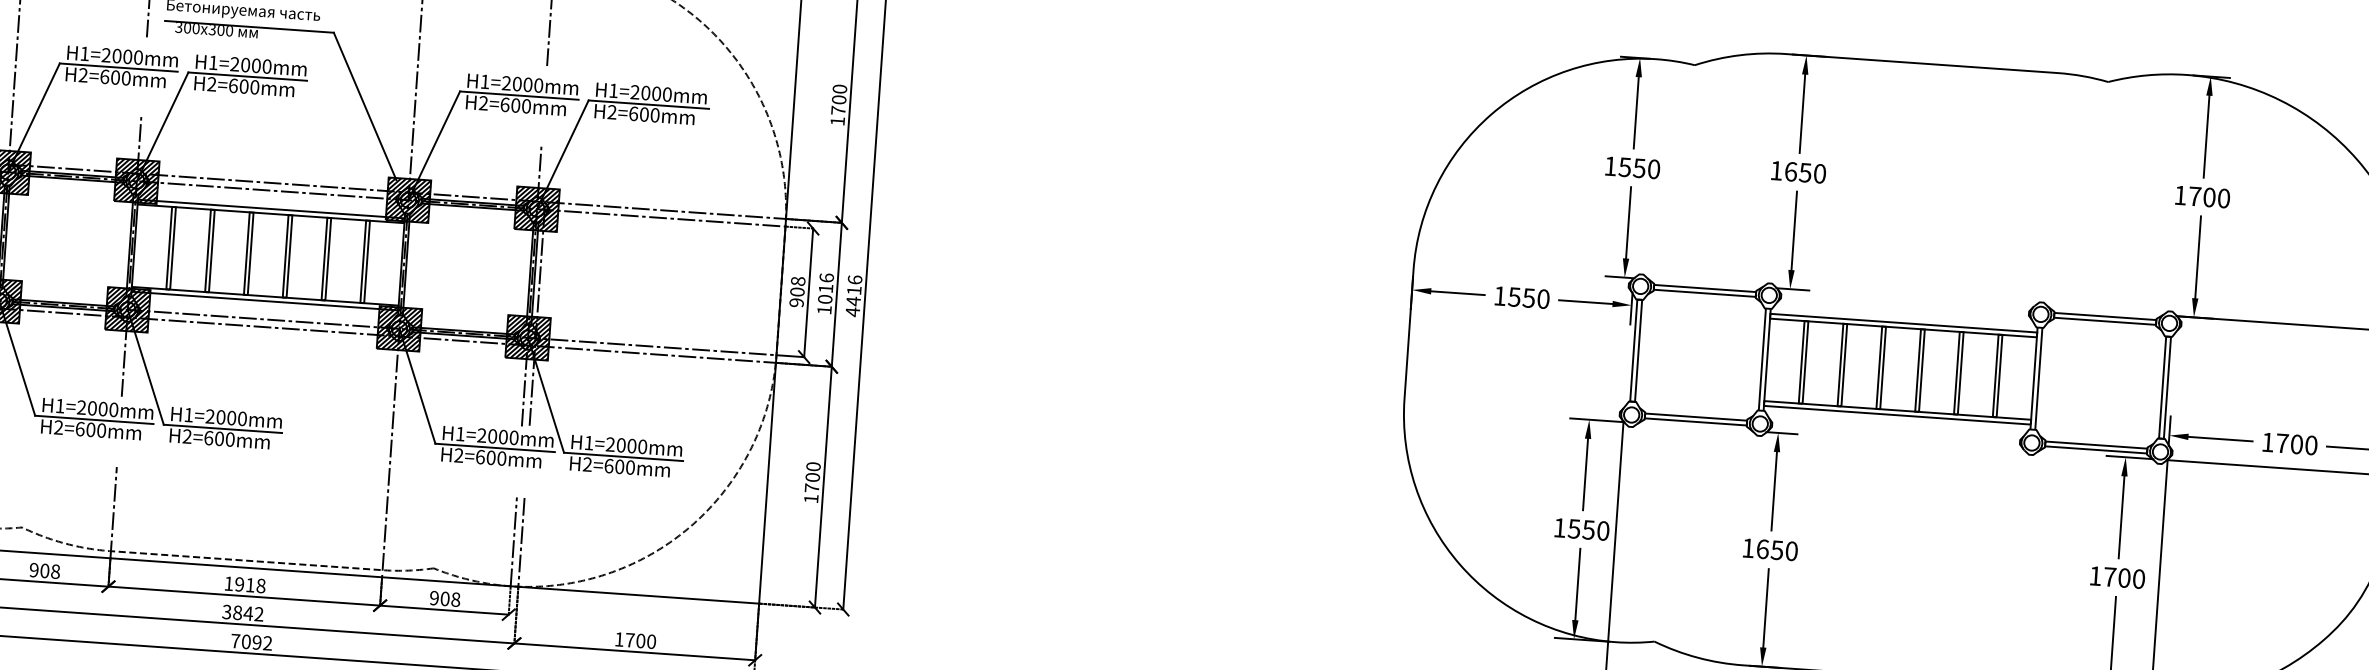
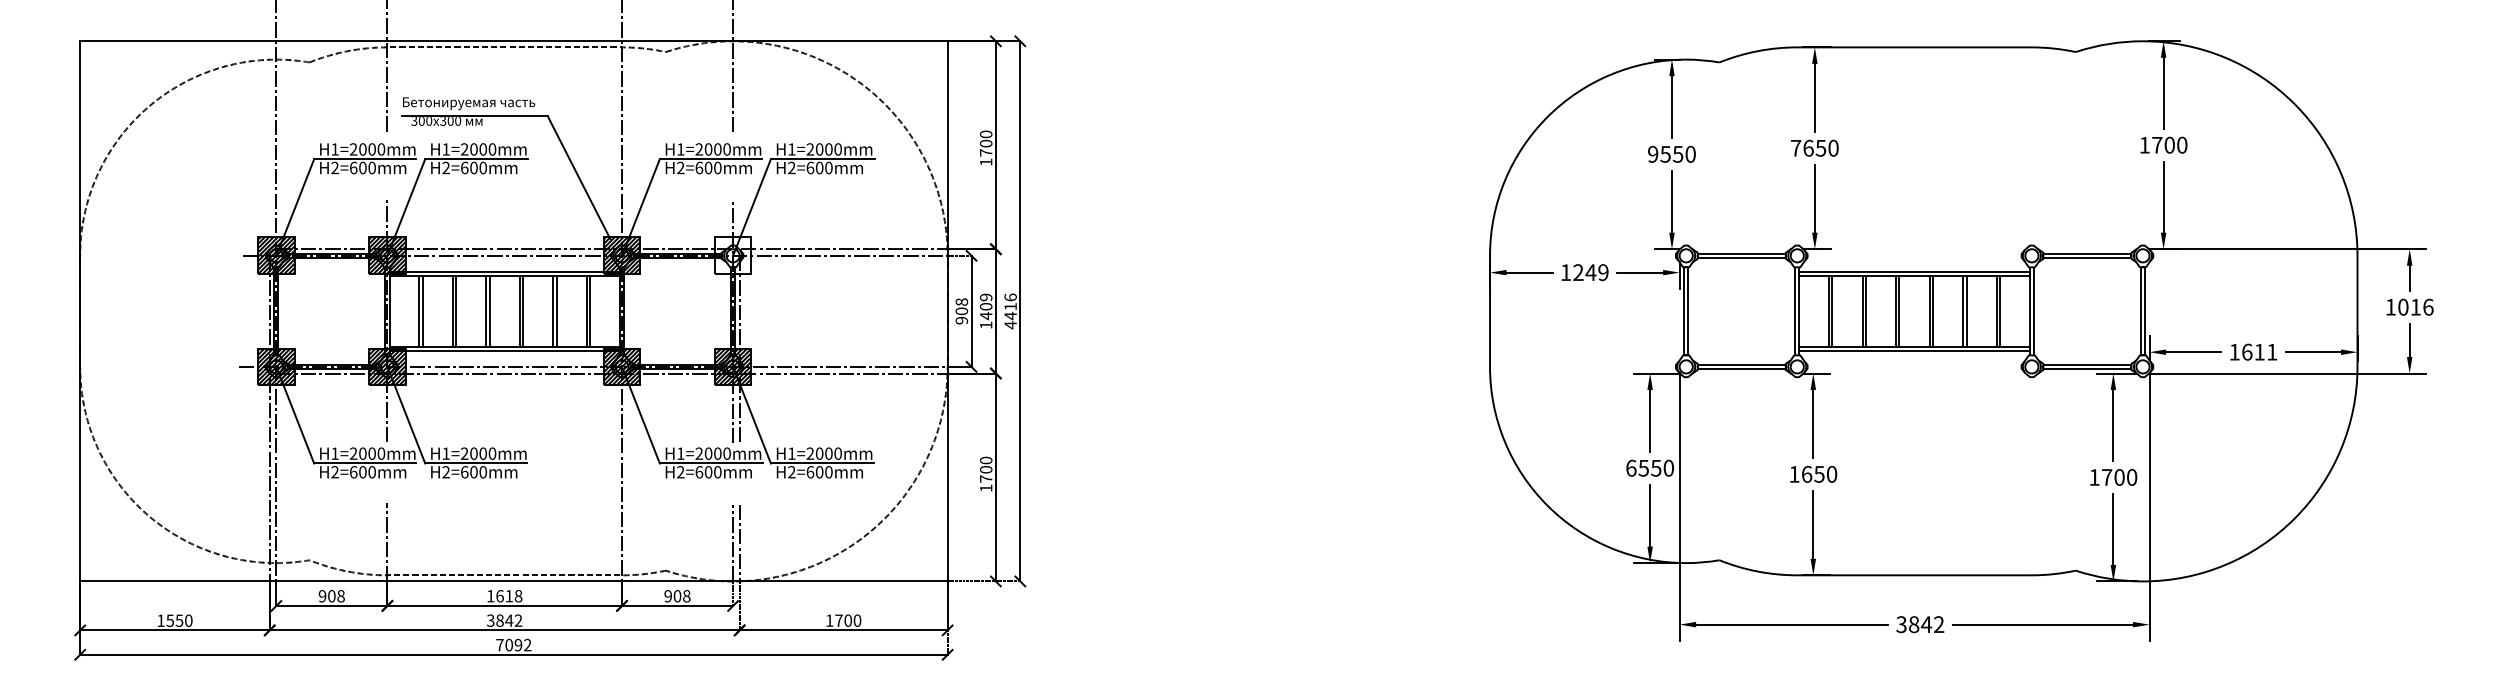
text: (1611, 165) -> (1653, 153), 1550 -> 9550
text: (1777, 171) -> (1796, 148), 1650 -> 7650
hatch: (536, 208) -> (732, 255), removed
text: (825, 288) -> (985, 306), 1016 -> 1409
text: (1528, 297) -> (1590, 272), 1550 -> 1249
text: (2296, 443) -> (2259, 351), 1700 -> 1611
text: (1560, 527) -> (1631, 467), 1550 -> 6550
text: (239, 584) -> (499, 596), 1918 -> 1618

